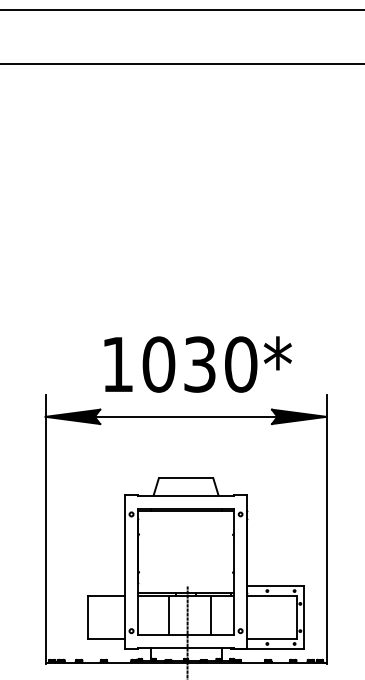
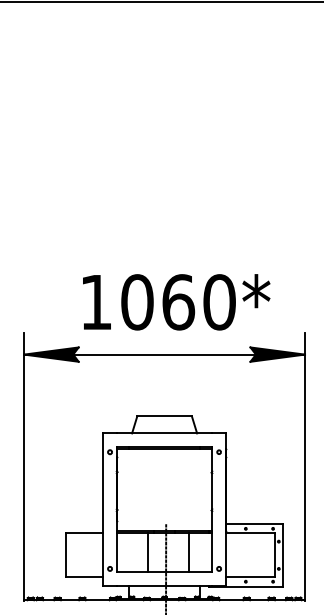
text: (200, 364) -> (179, 302), 1030* -> 1060*

